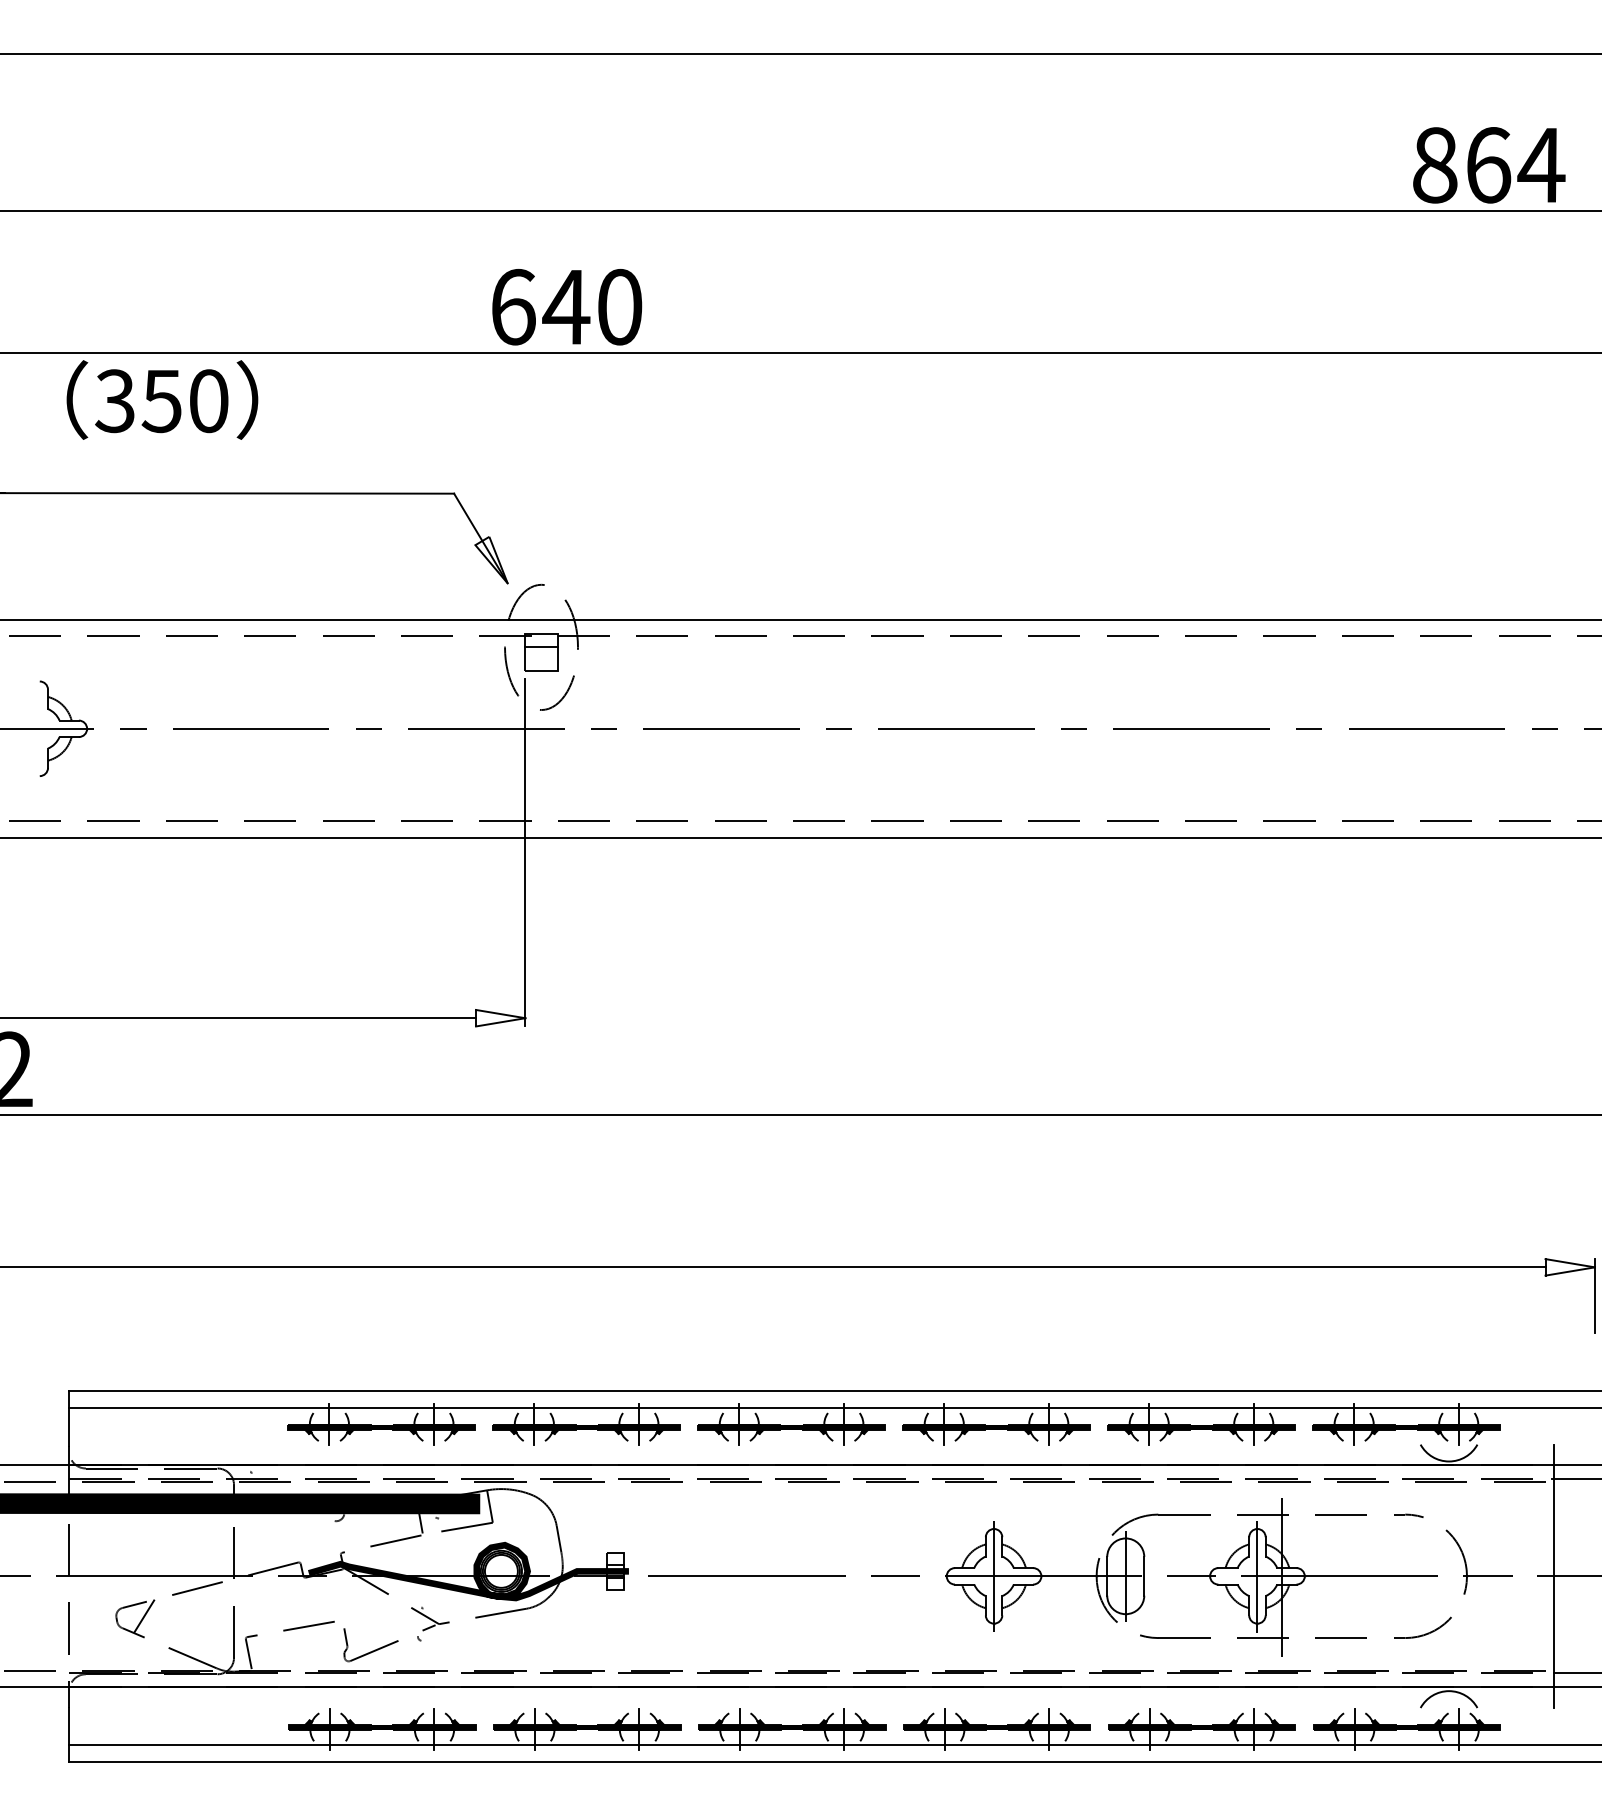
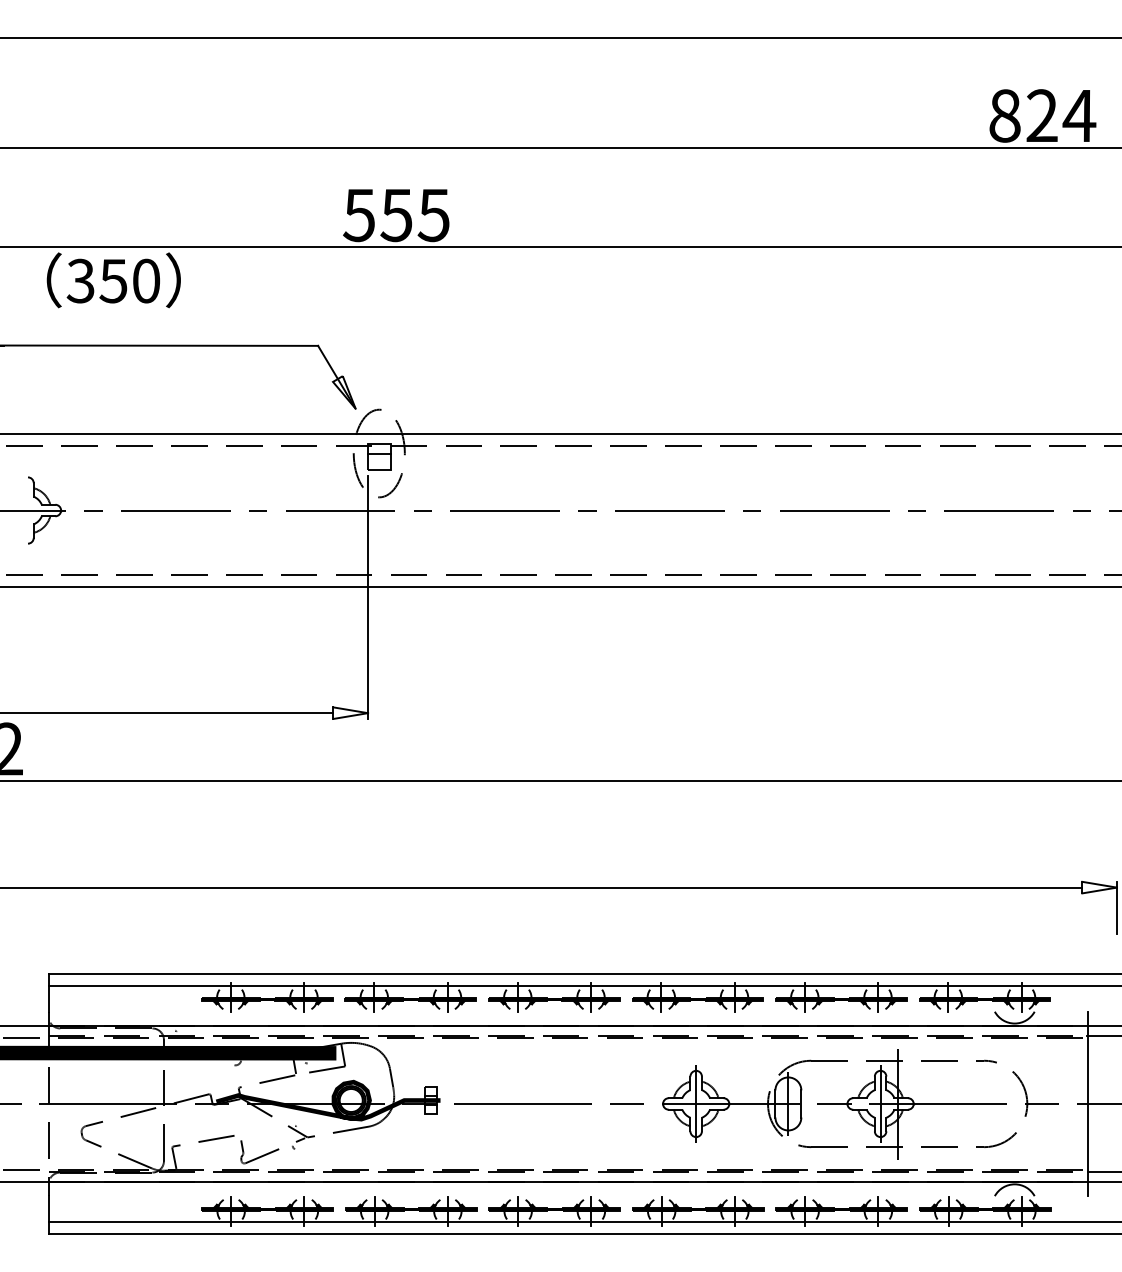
text: (1488, 165) -> (1042, 116), 864 -> 824
text: (565, 306) -> (396, 214), 640 -> 555
line: (144, 1616) -> (101, 1132), removed

